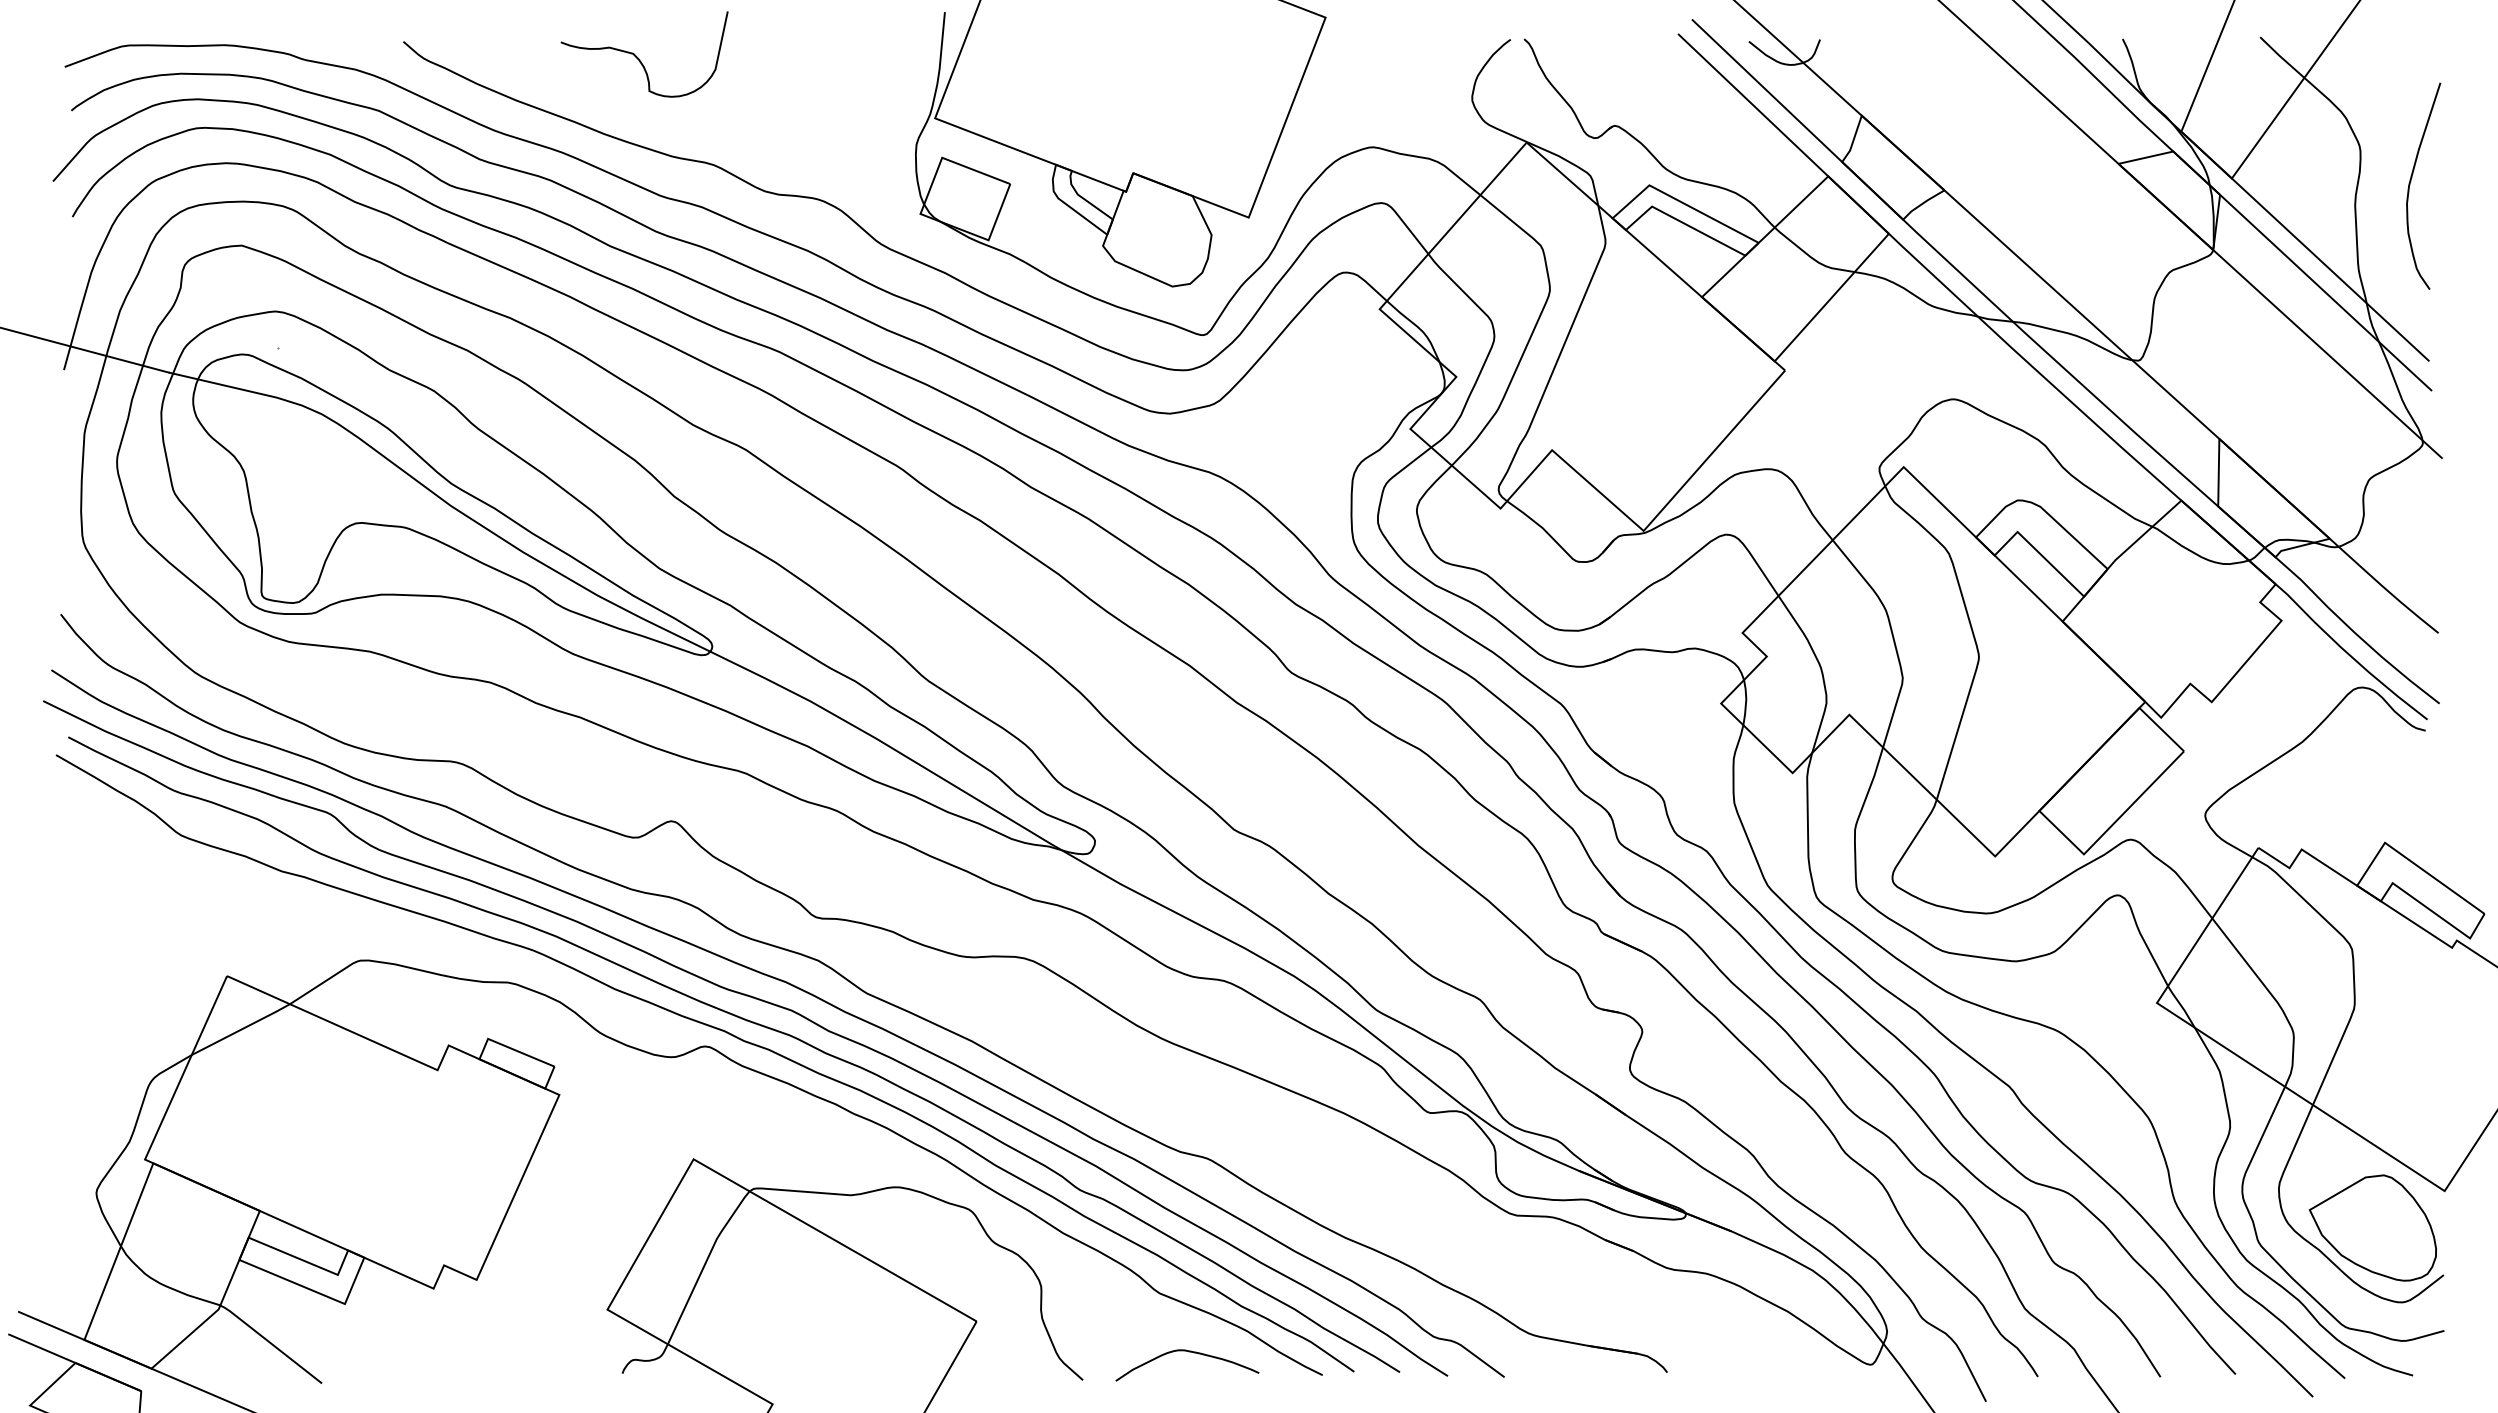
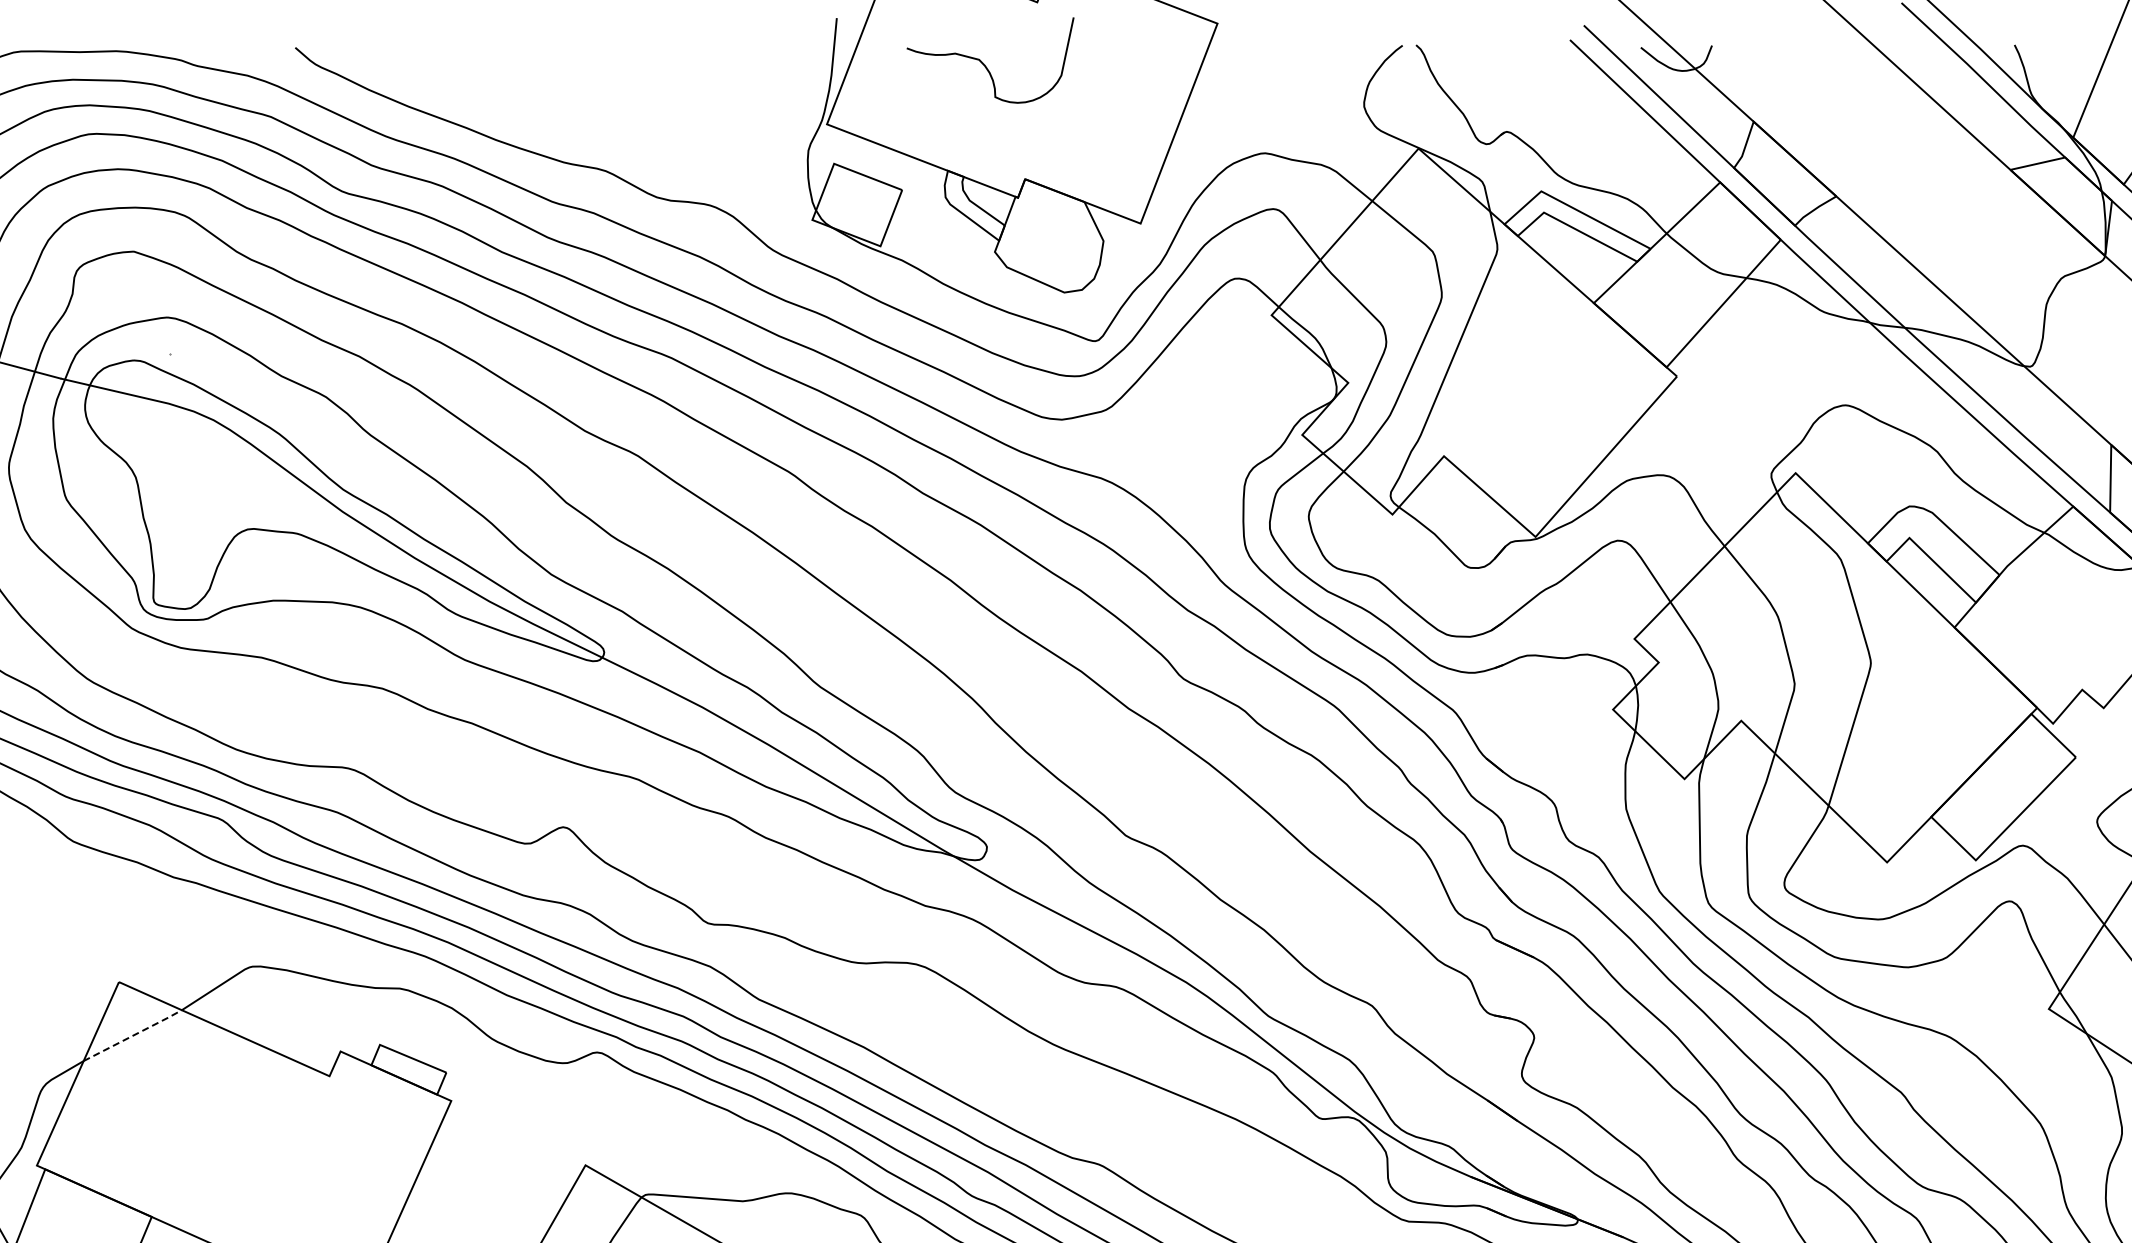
curve: (639, 58) -> (985, 64), moved
line: (241, 1029) -> (133, 1035), solid -> dashed

